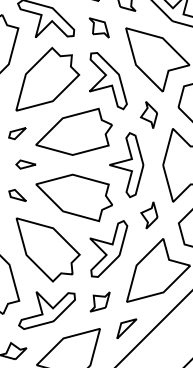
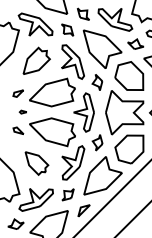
part: (47, 78) -> (36, 60), size x0.7
part: (24, 163) -> (22, 111), size x0.6
part: (47, 249) -> (36, 163), size x0.6

